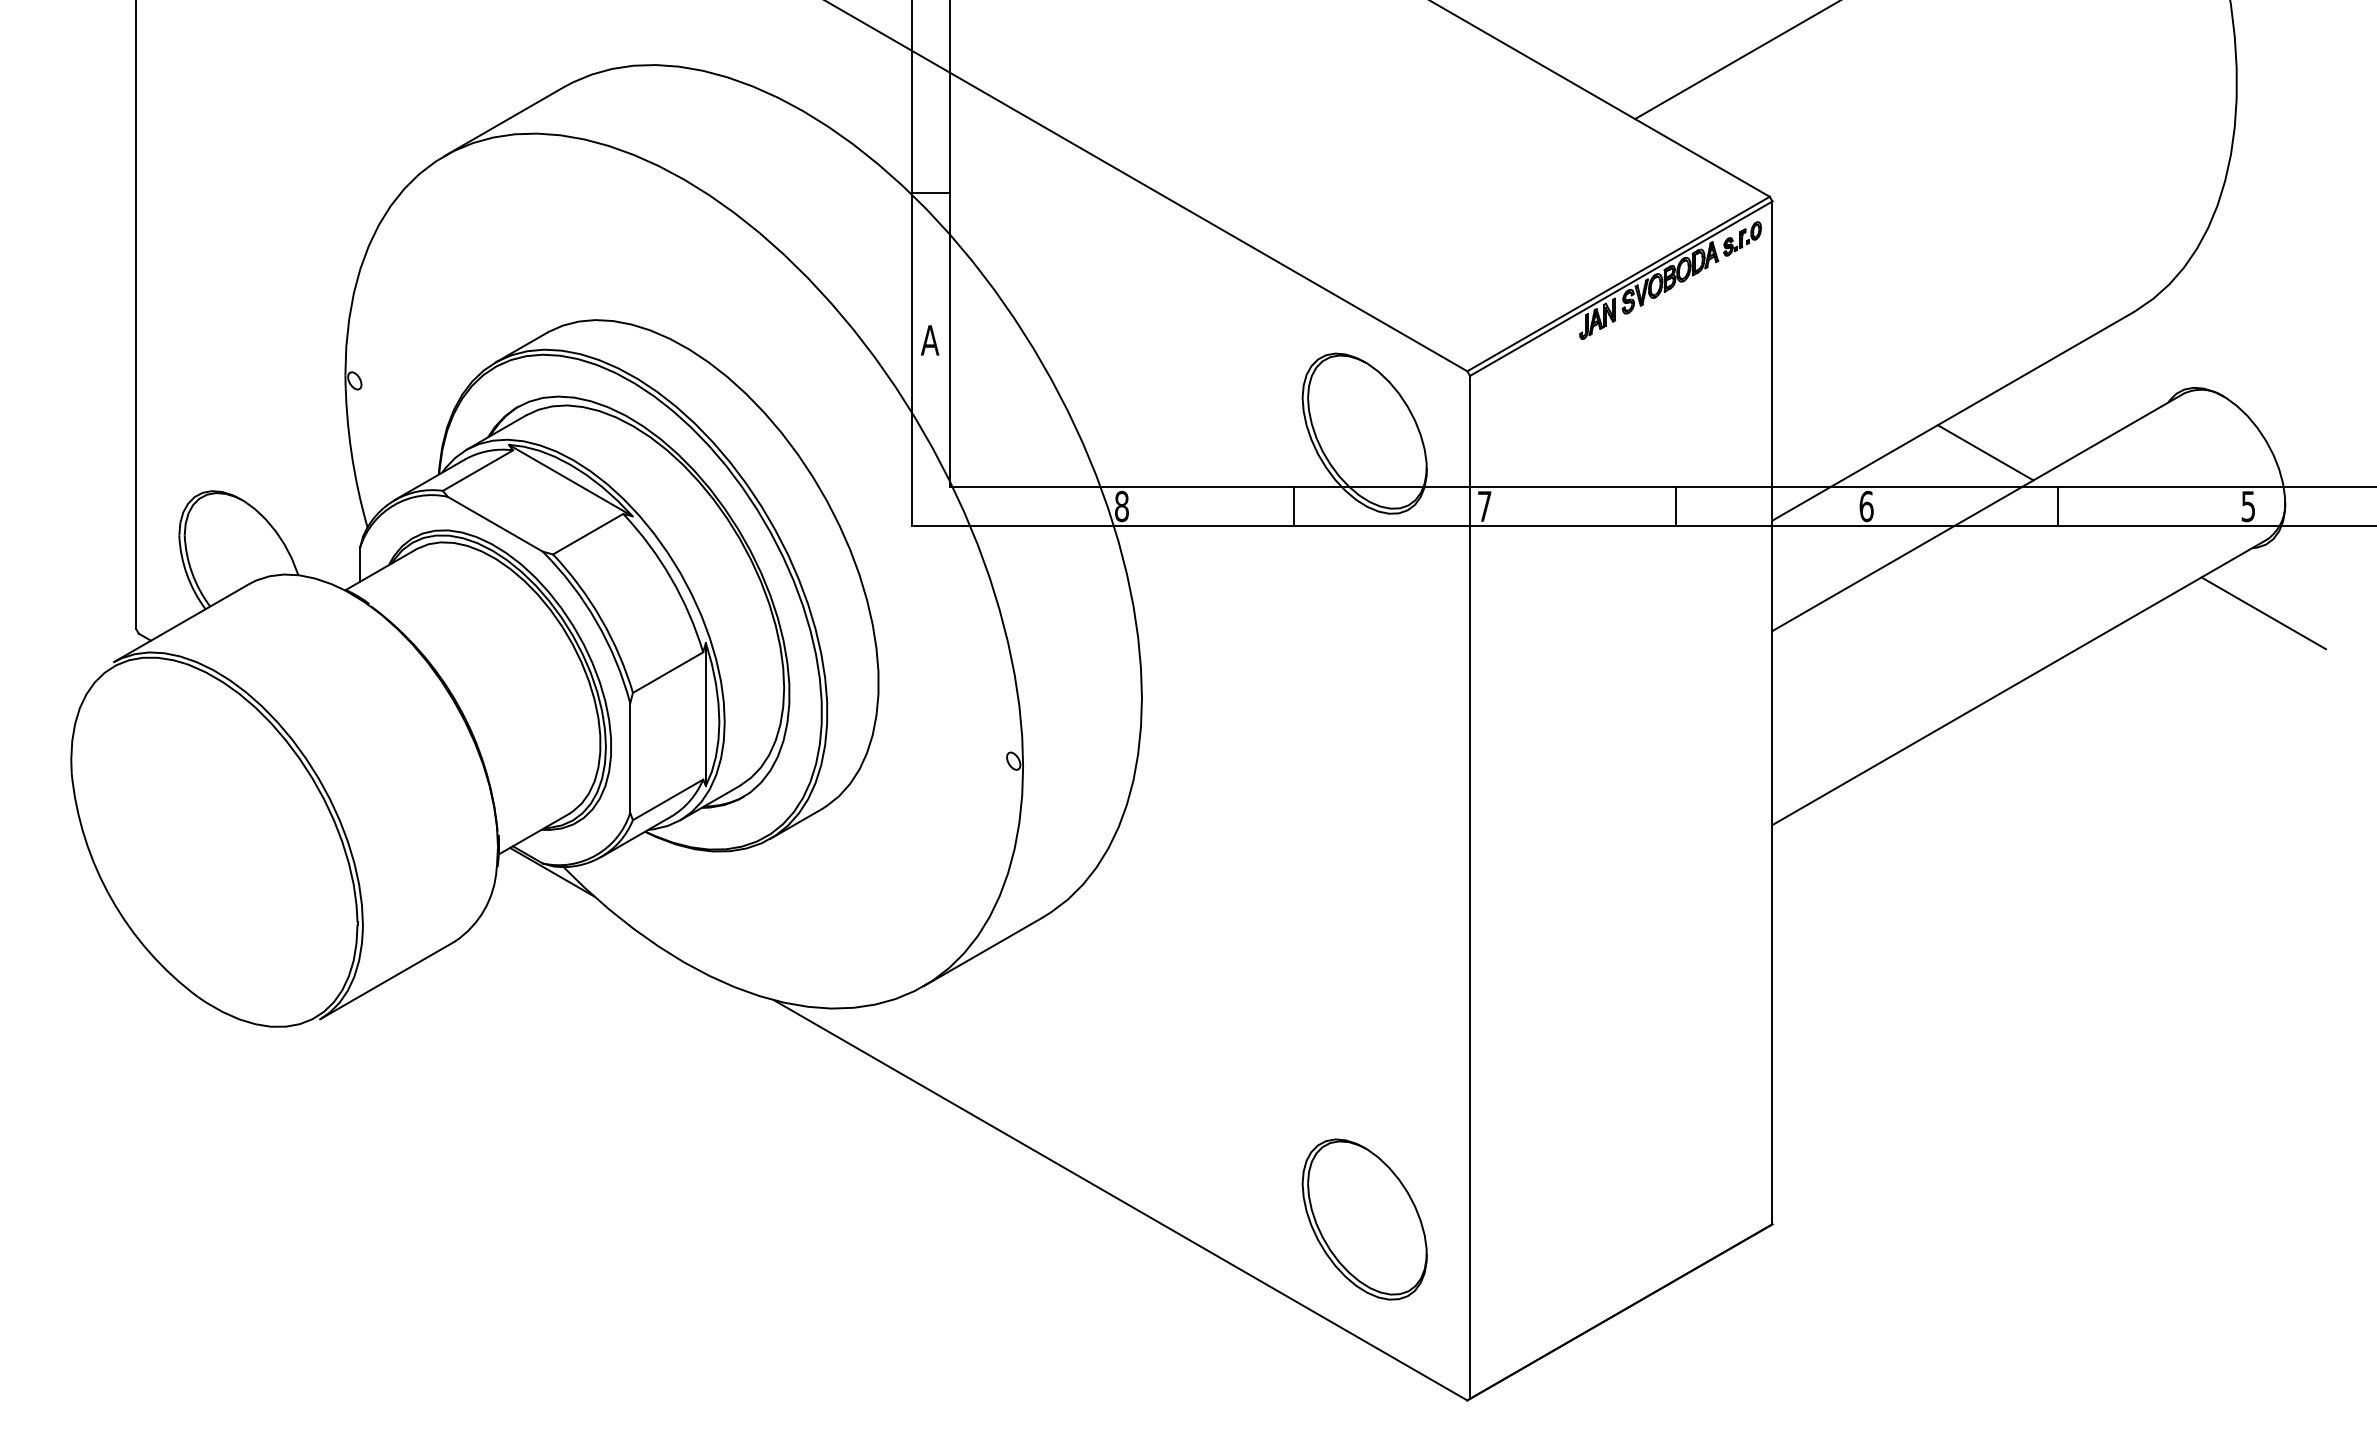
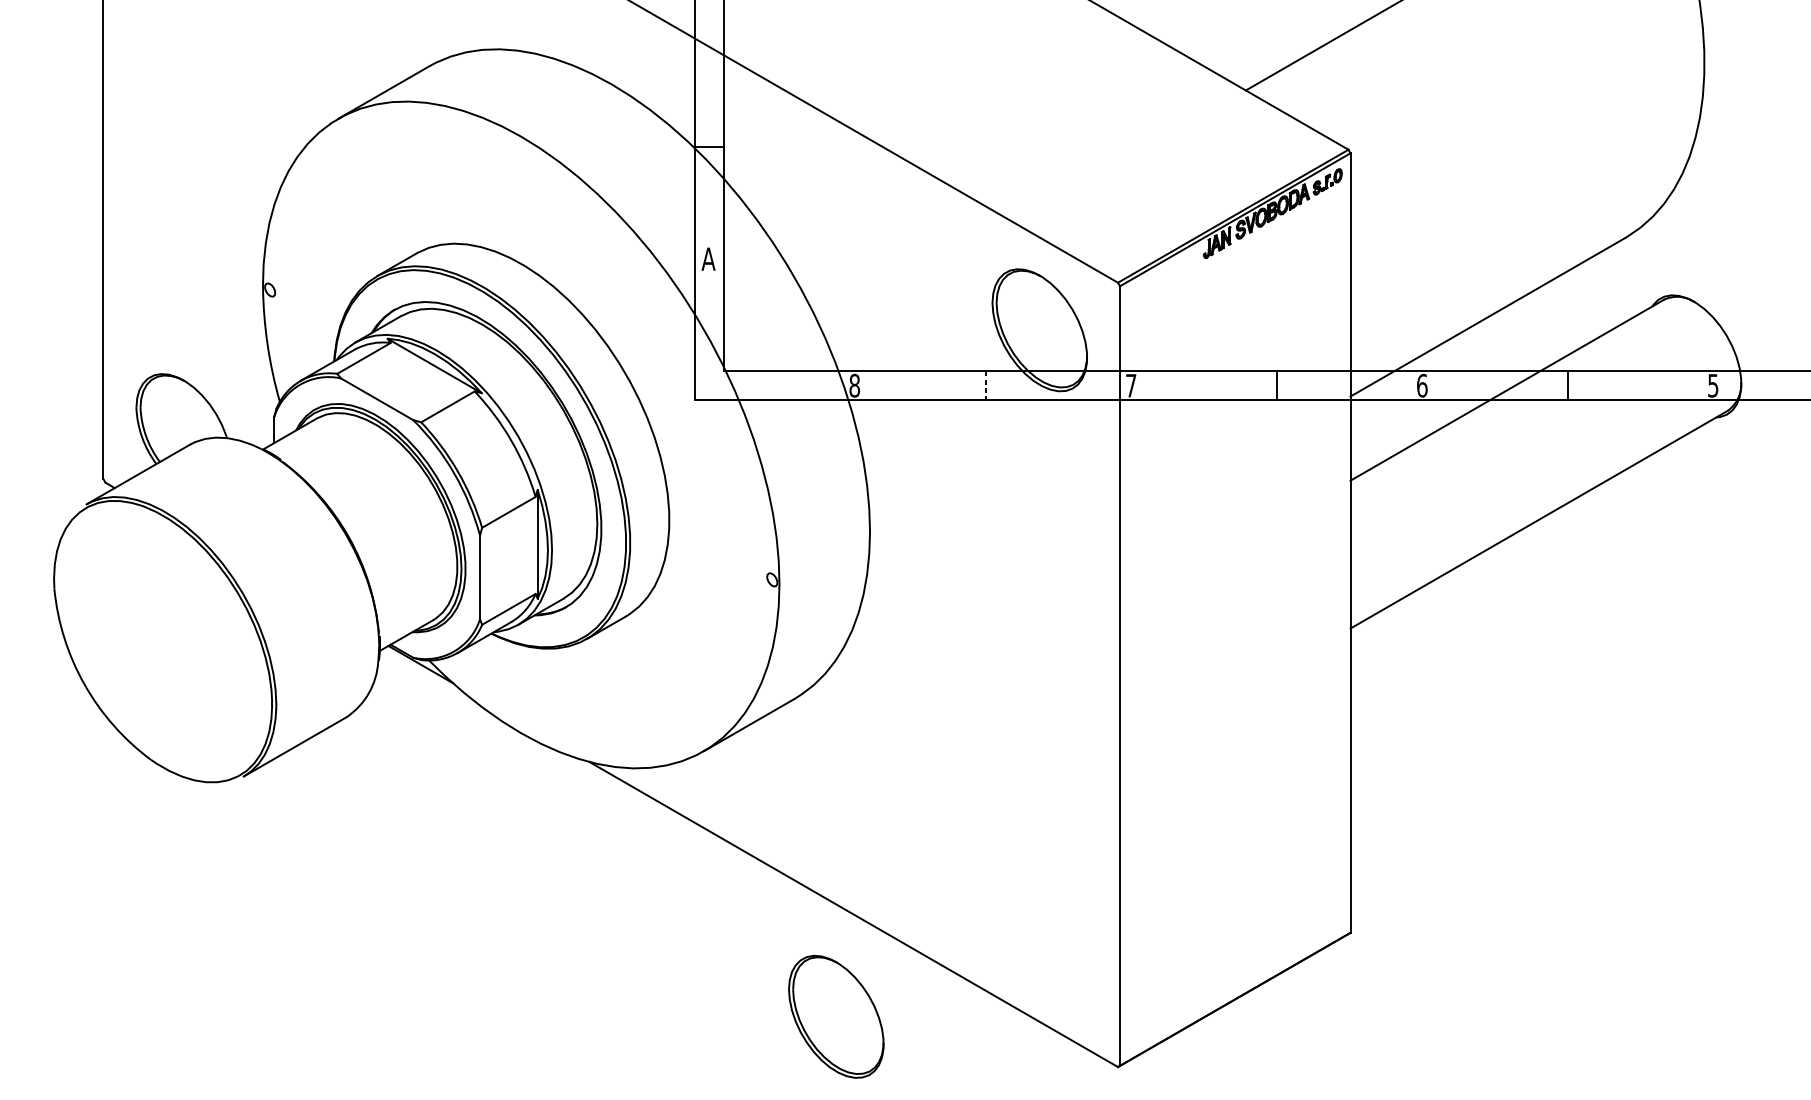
line: (1985, 452) -> (1512, 344), removed
line: (1294, 506) -> (986, 385), solid -> dashed
line: (2263, 613) -> (1724, 467), removed
part: (1364, 1219) -> (836, 1016), moved

